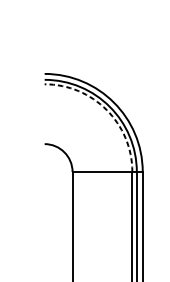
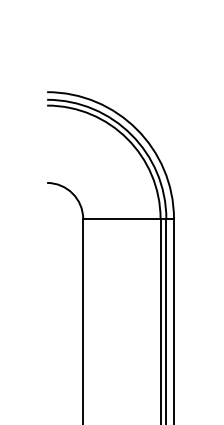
arc: (106, 109) -> (127, 138), dashed -> solid

